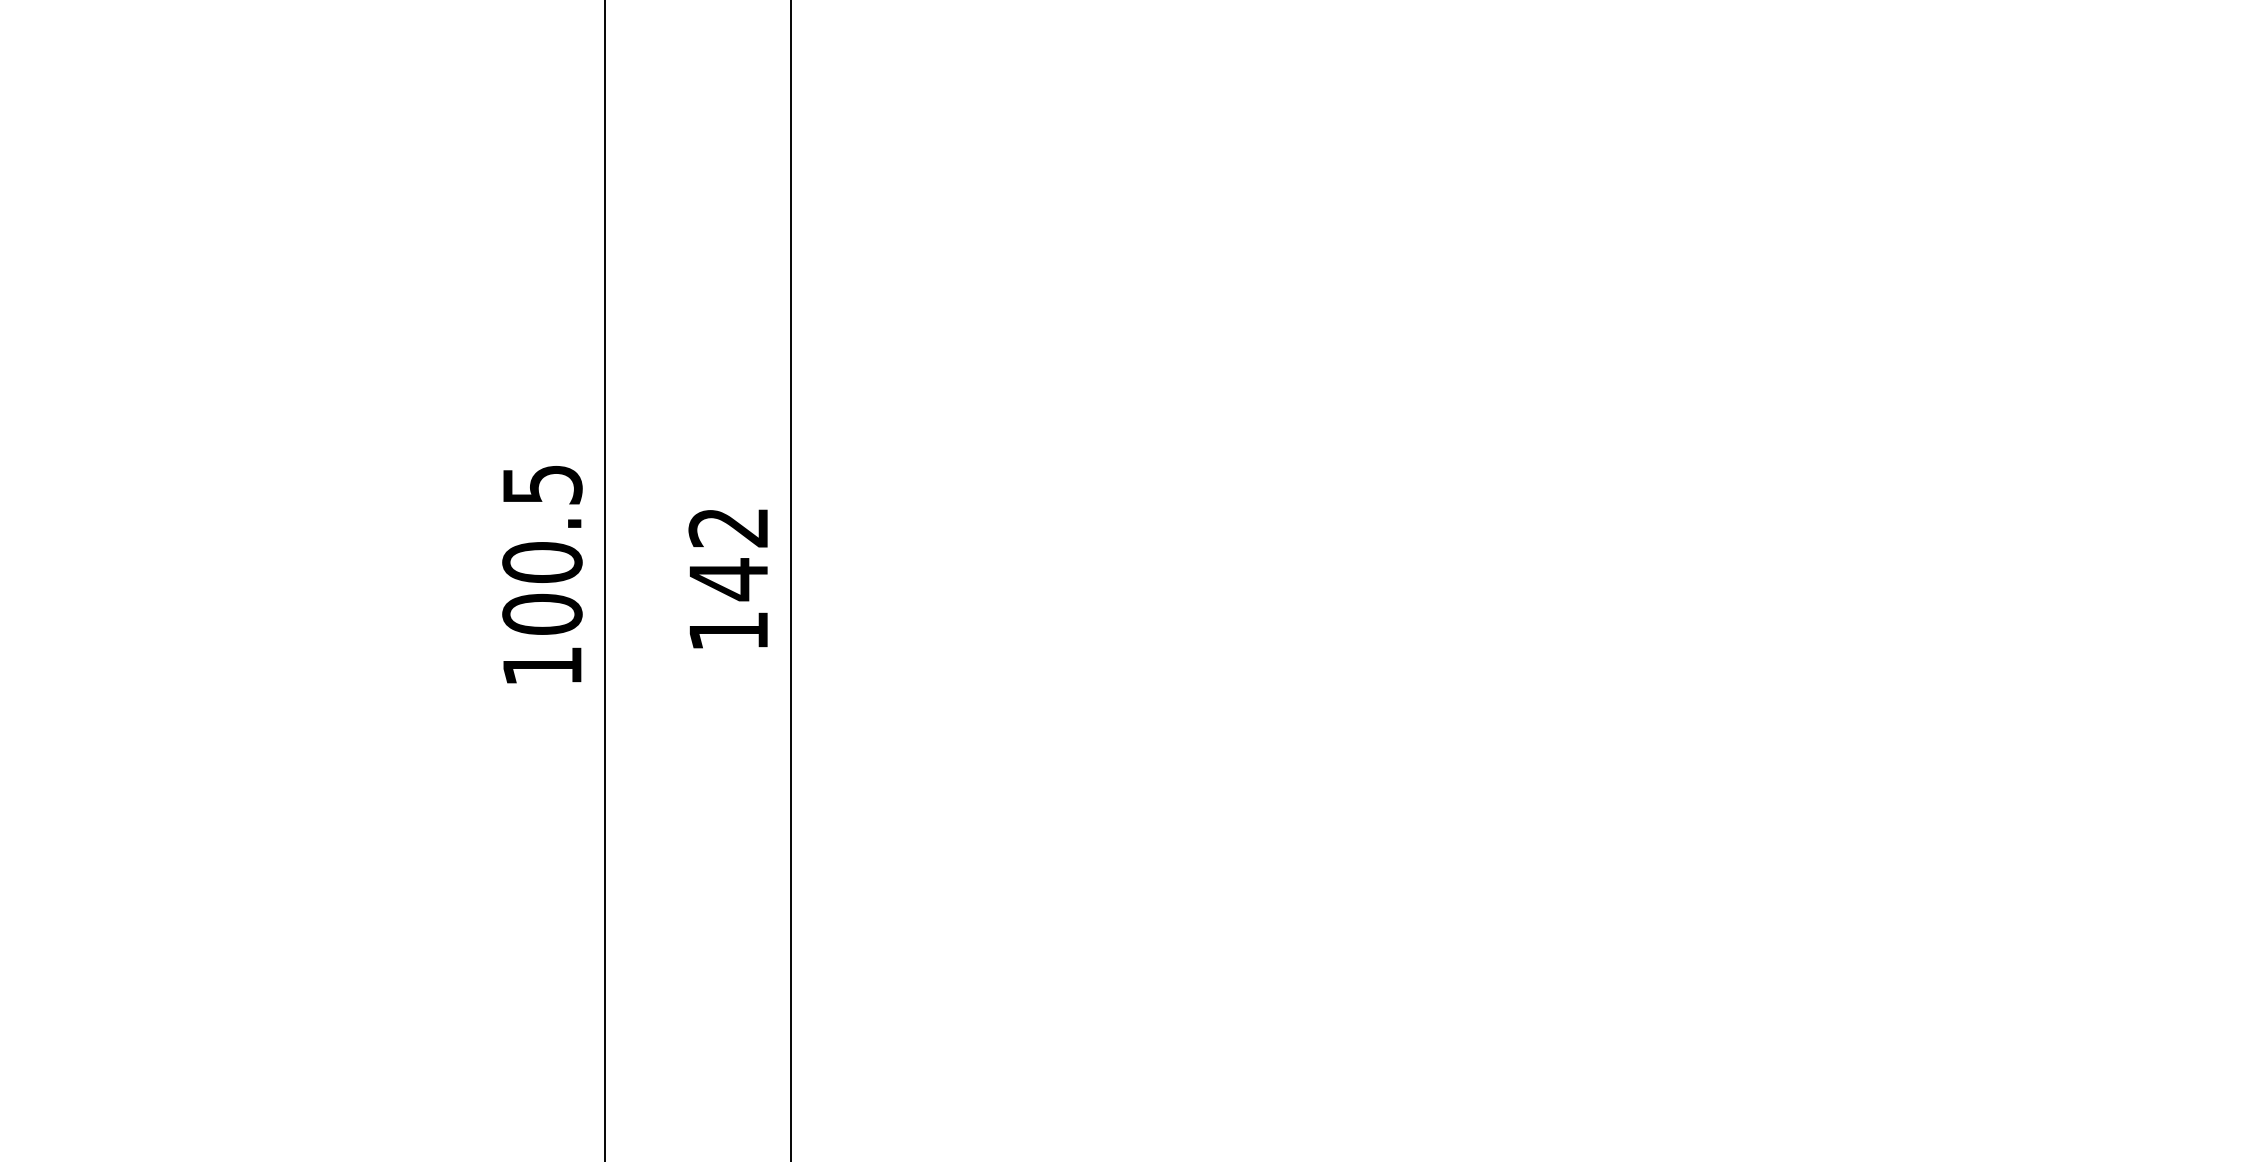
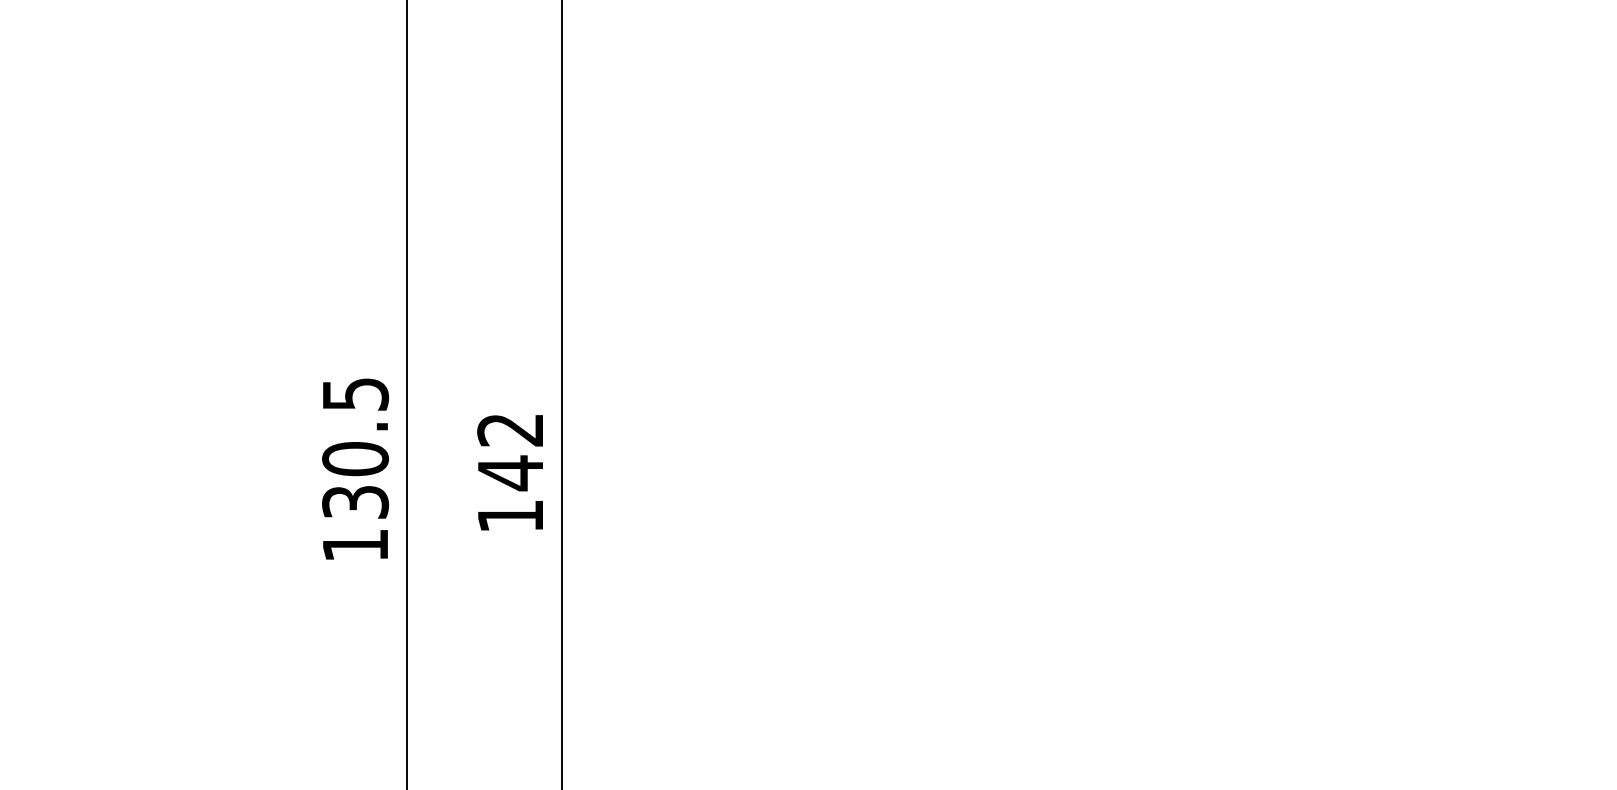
text: (542, 613) -> (355, 501), 100.5 -> 130.5

